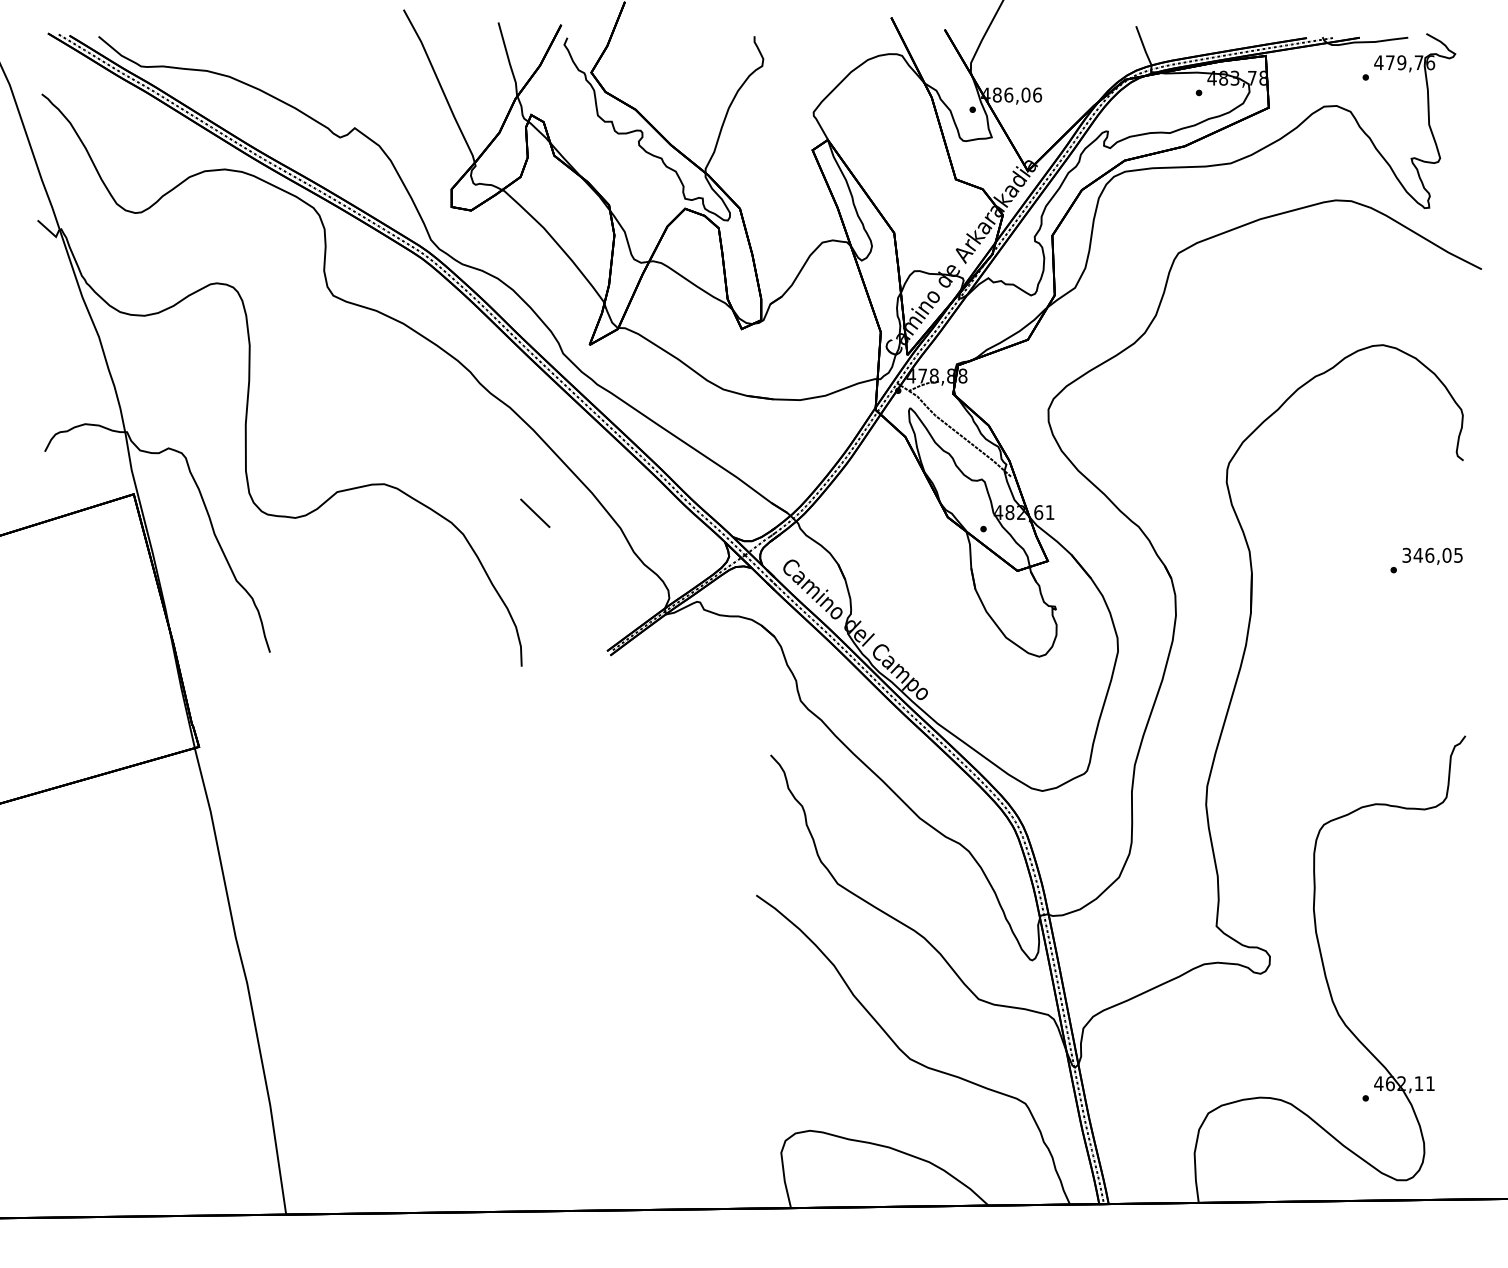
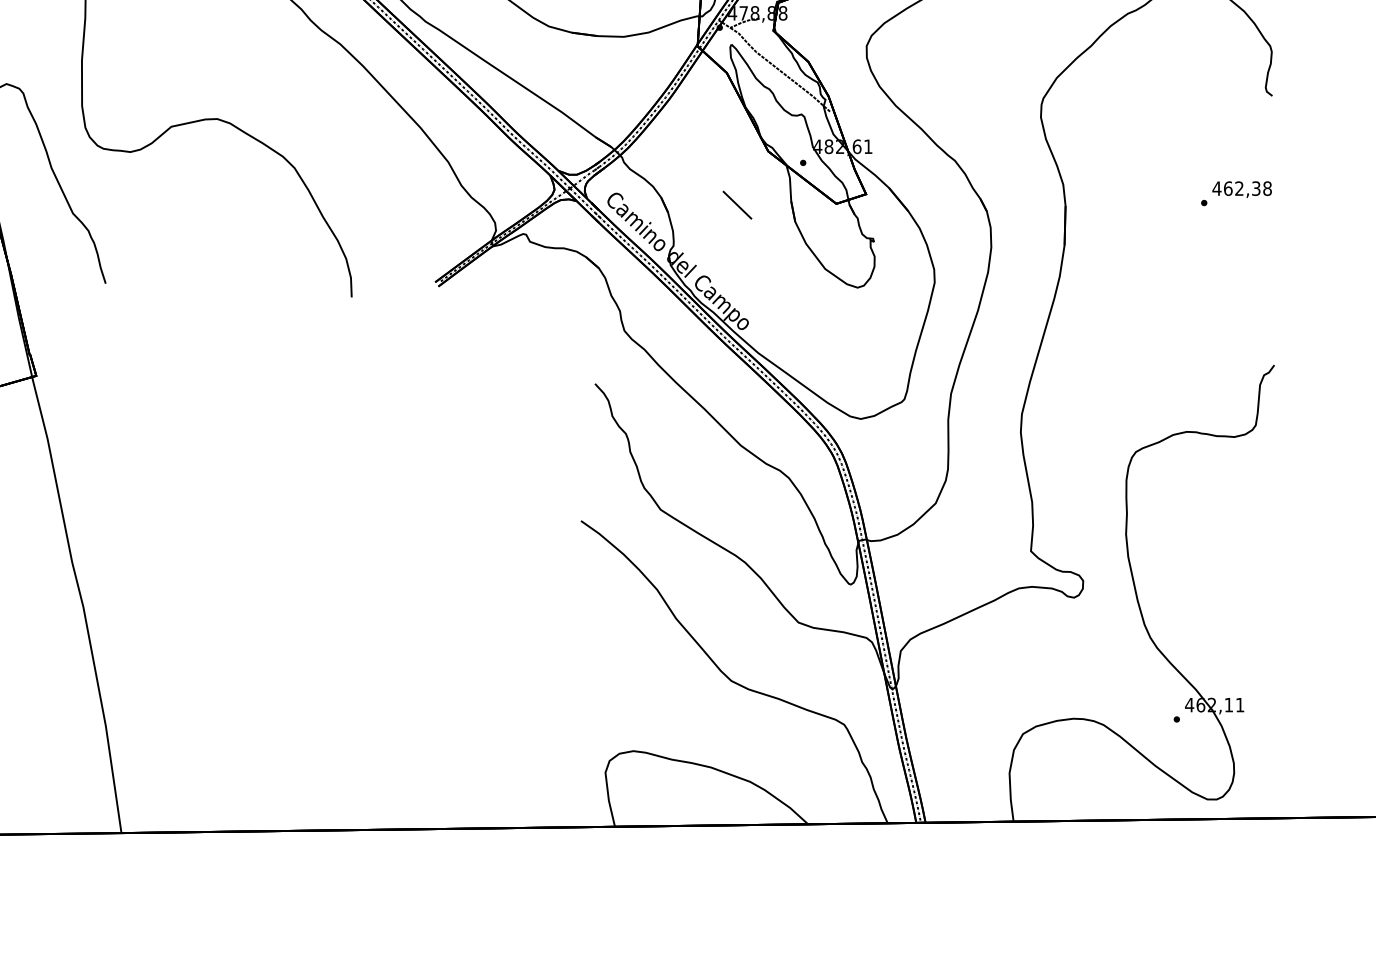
line: (535, 513) -> (737, 205), moved
text: (1432, 554) -> (1242, 187), 346,05 -> 462,38

